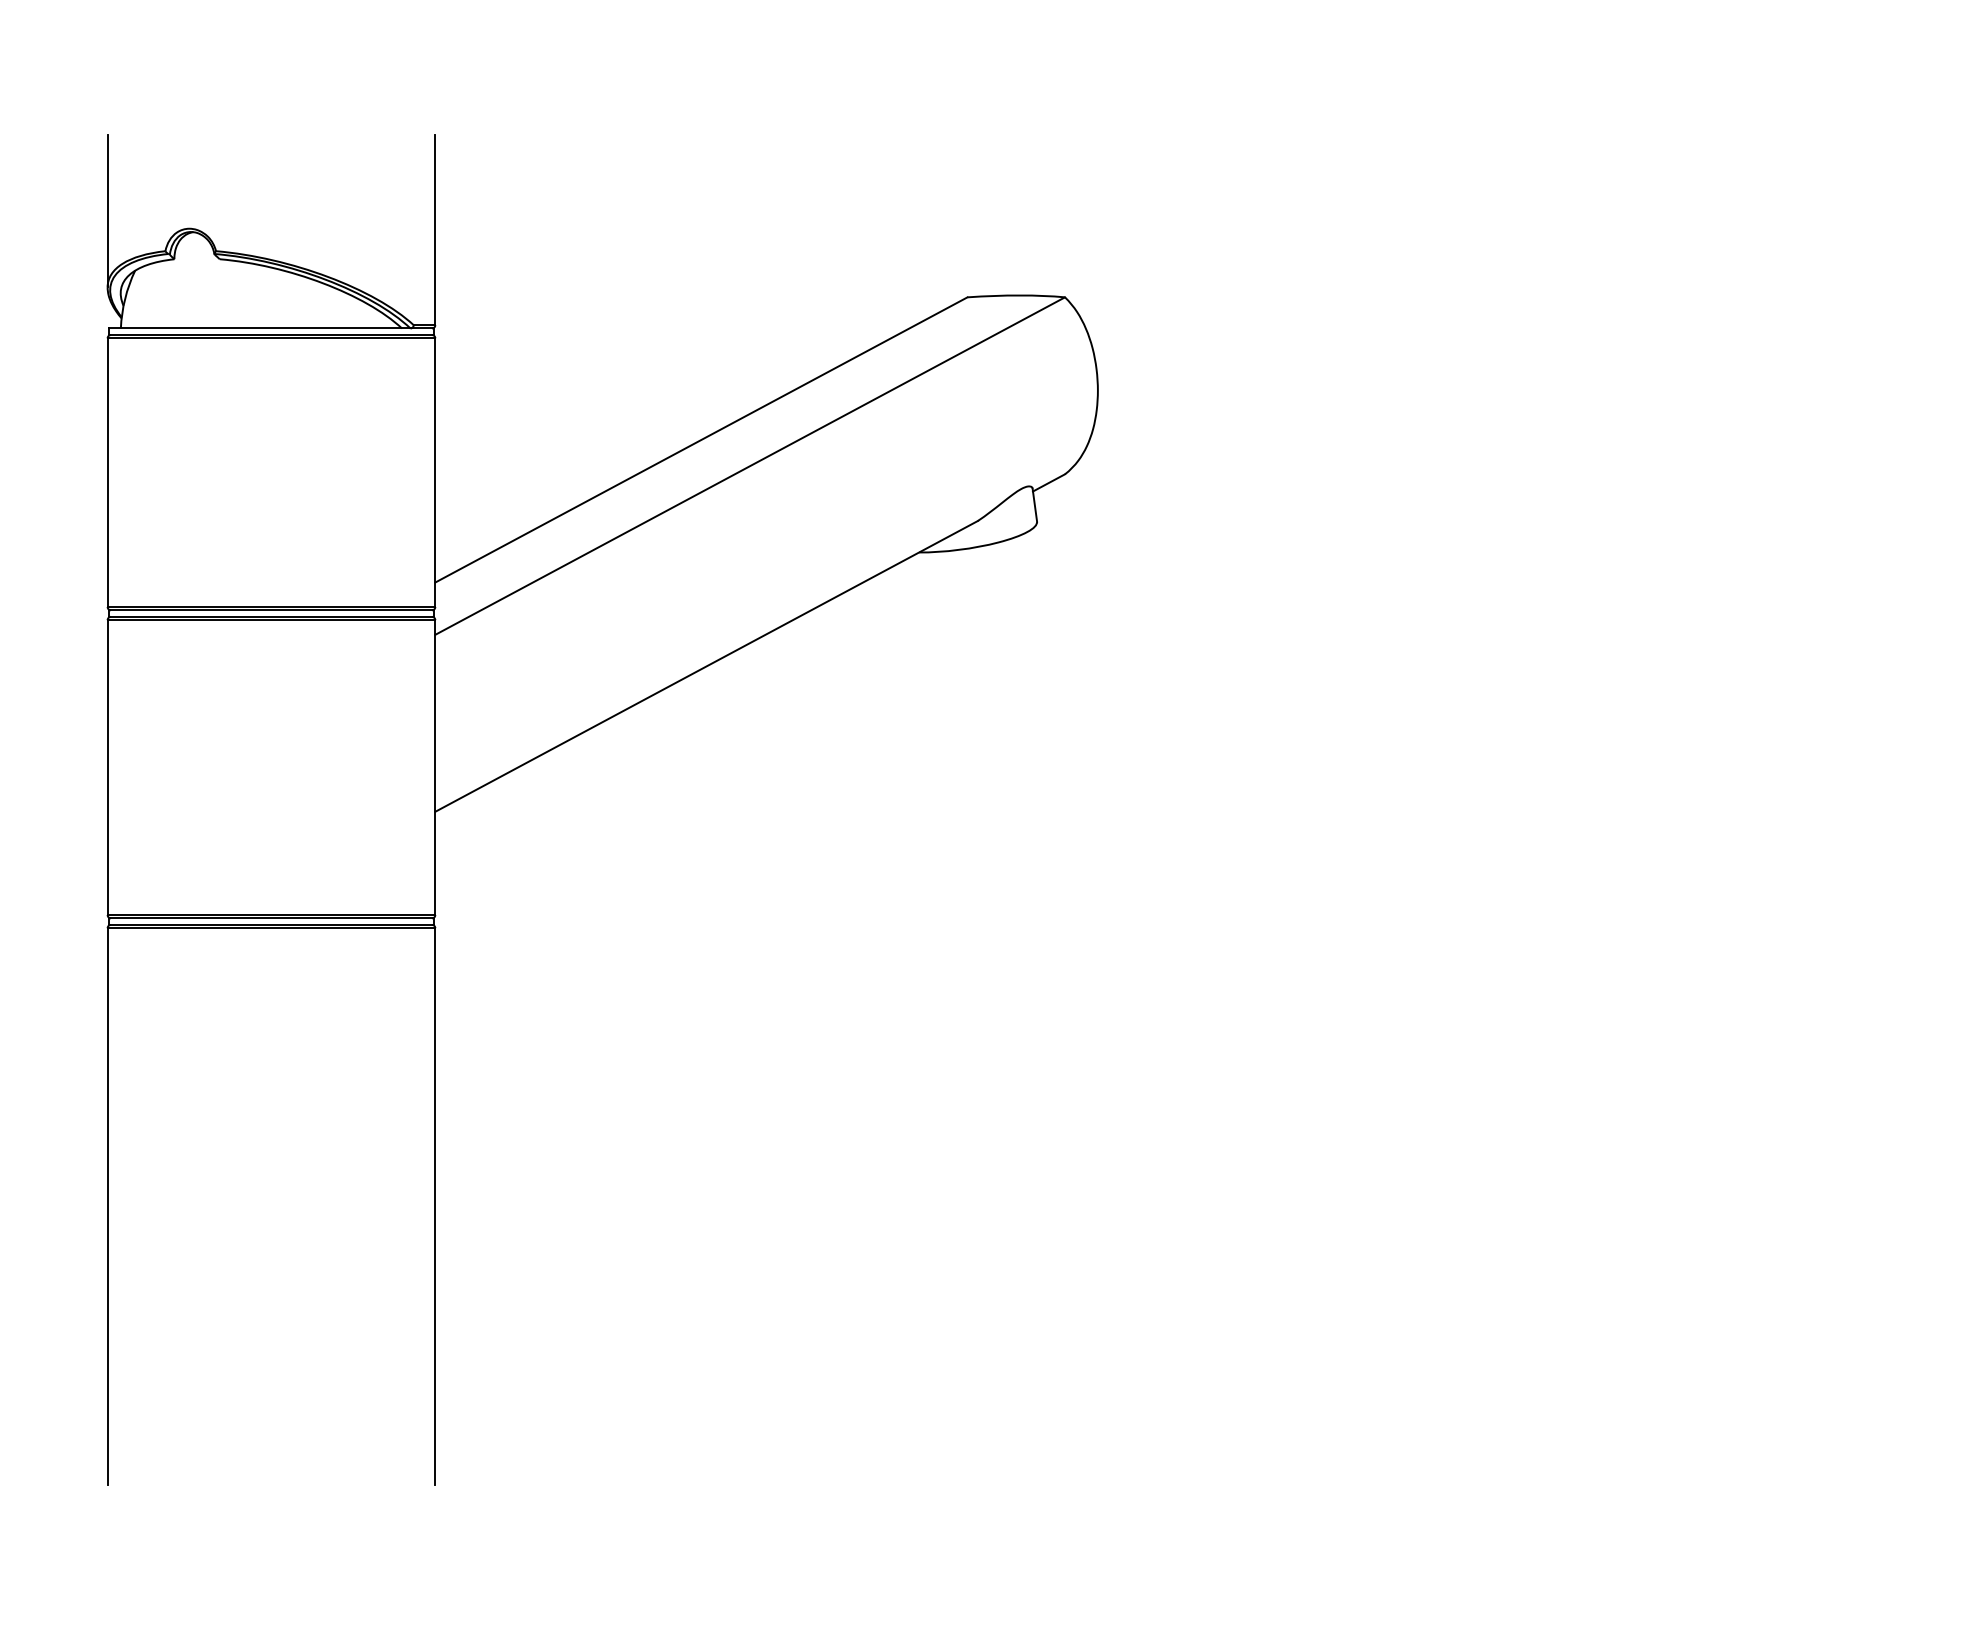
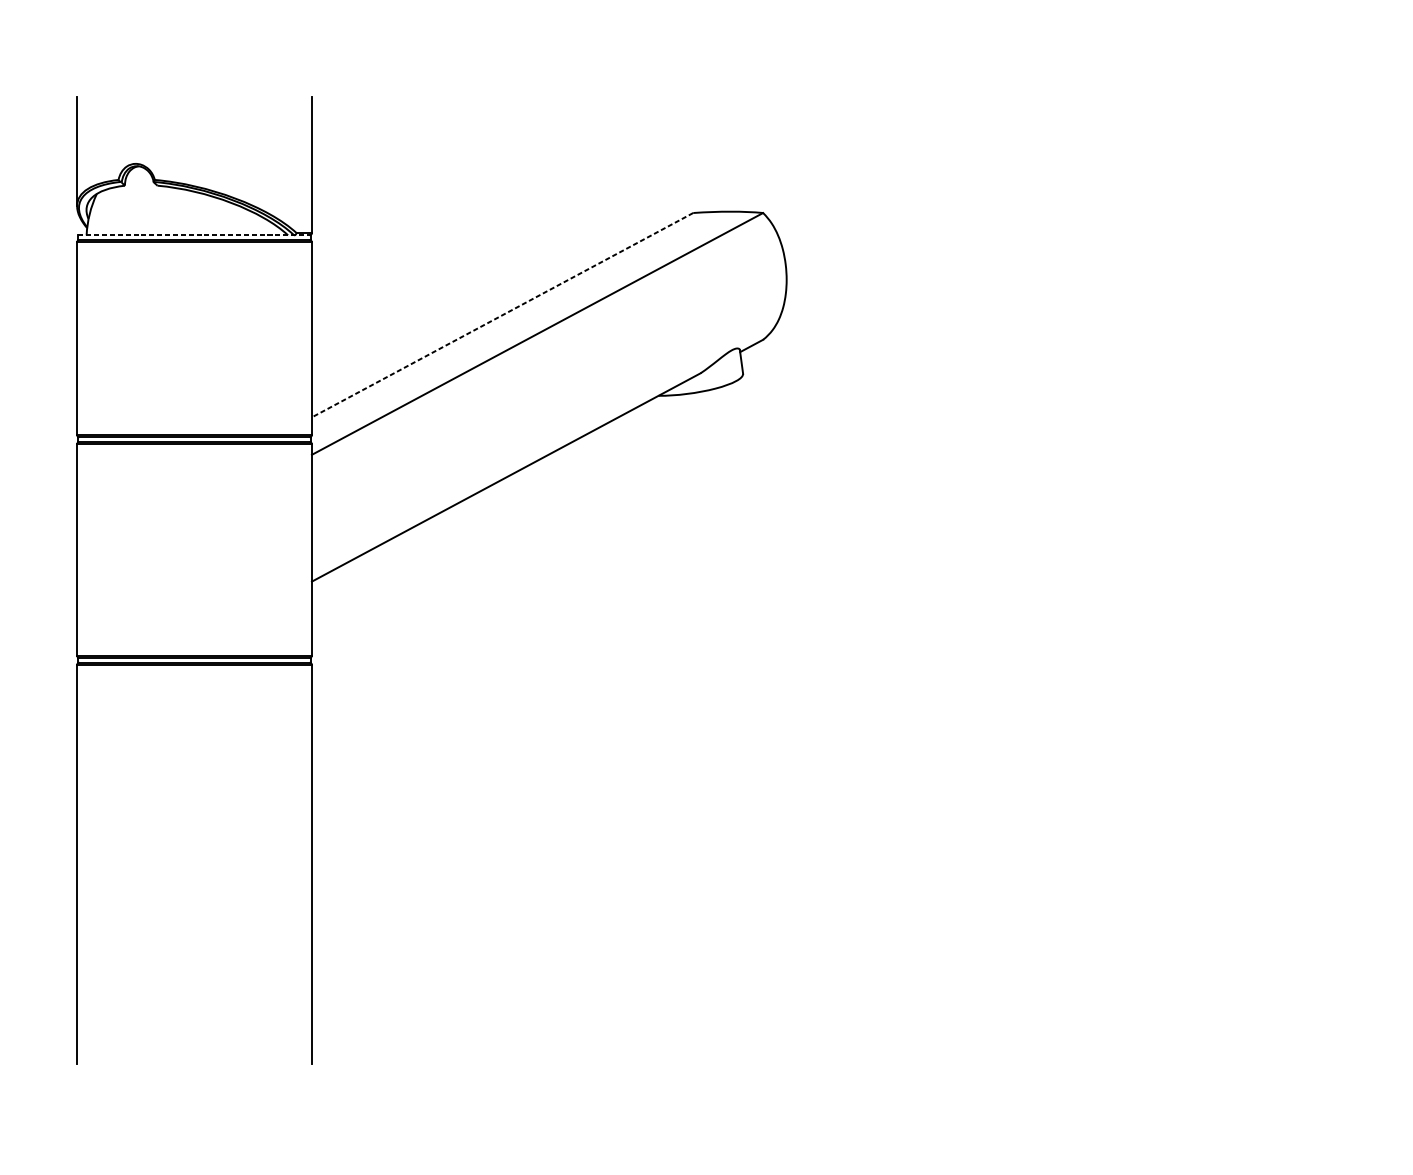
line: (271, 328) -> (194, 235), solid -> dashed
line: (701, 439) -> (502, 314), solid -> dashed

